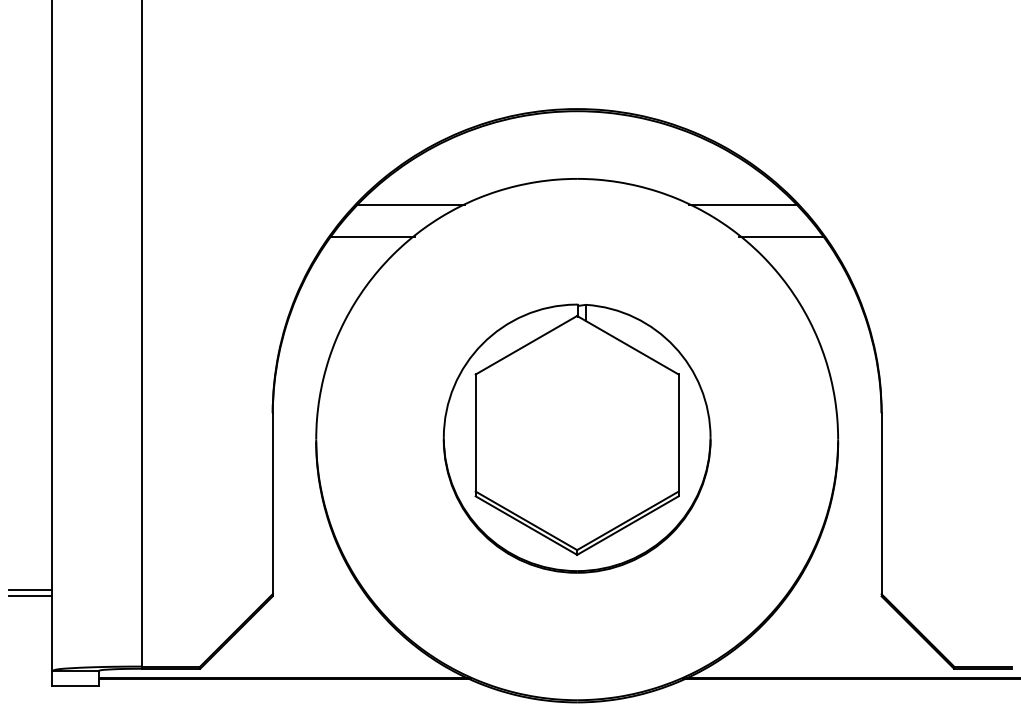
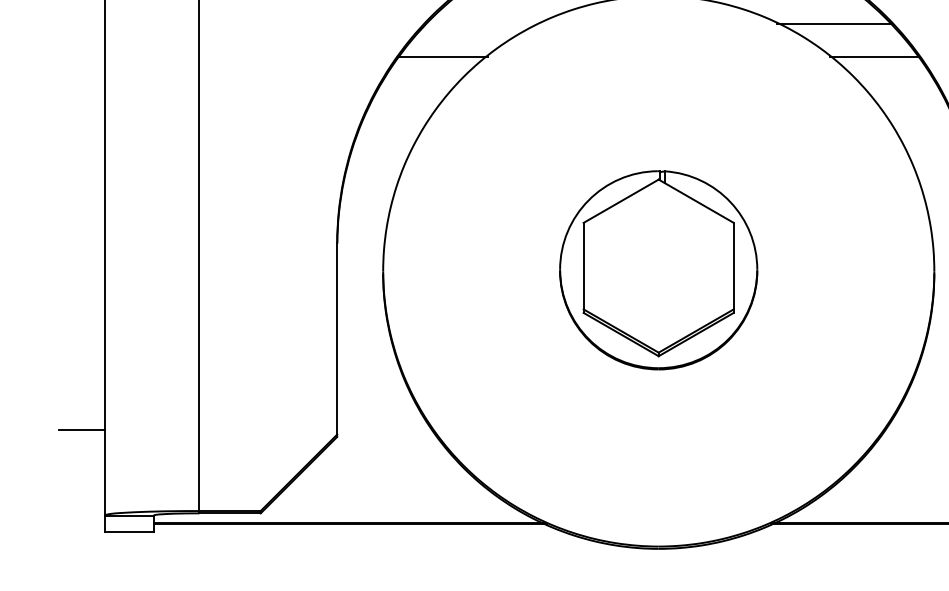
line: (411, 205) -> (483, 24), removed
part: (576, 438) -> (658, 270), size x0.7
line: (30, 596) -> (81, 437), removed

